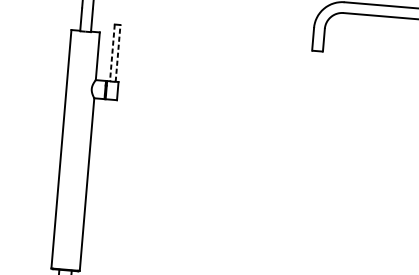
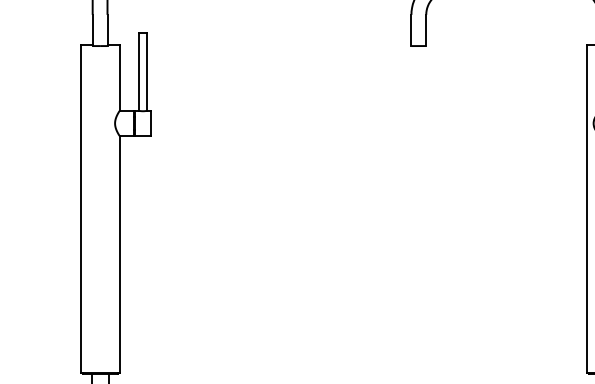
line: (112, 53) -> (139, 72), dashed -> solid
line: (117, 53) -> (146, 71), dashed -> solid

